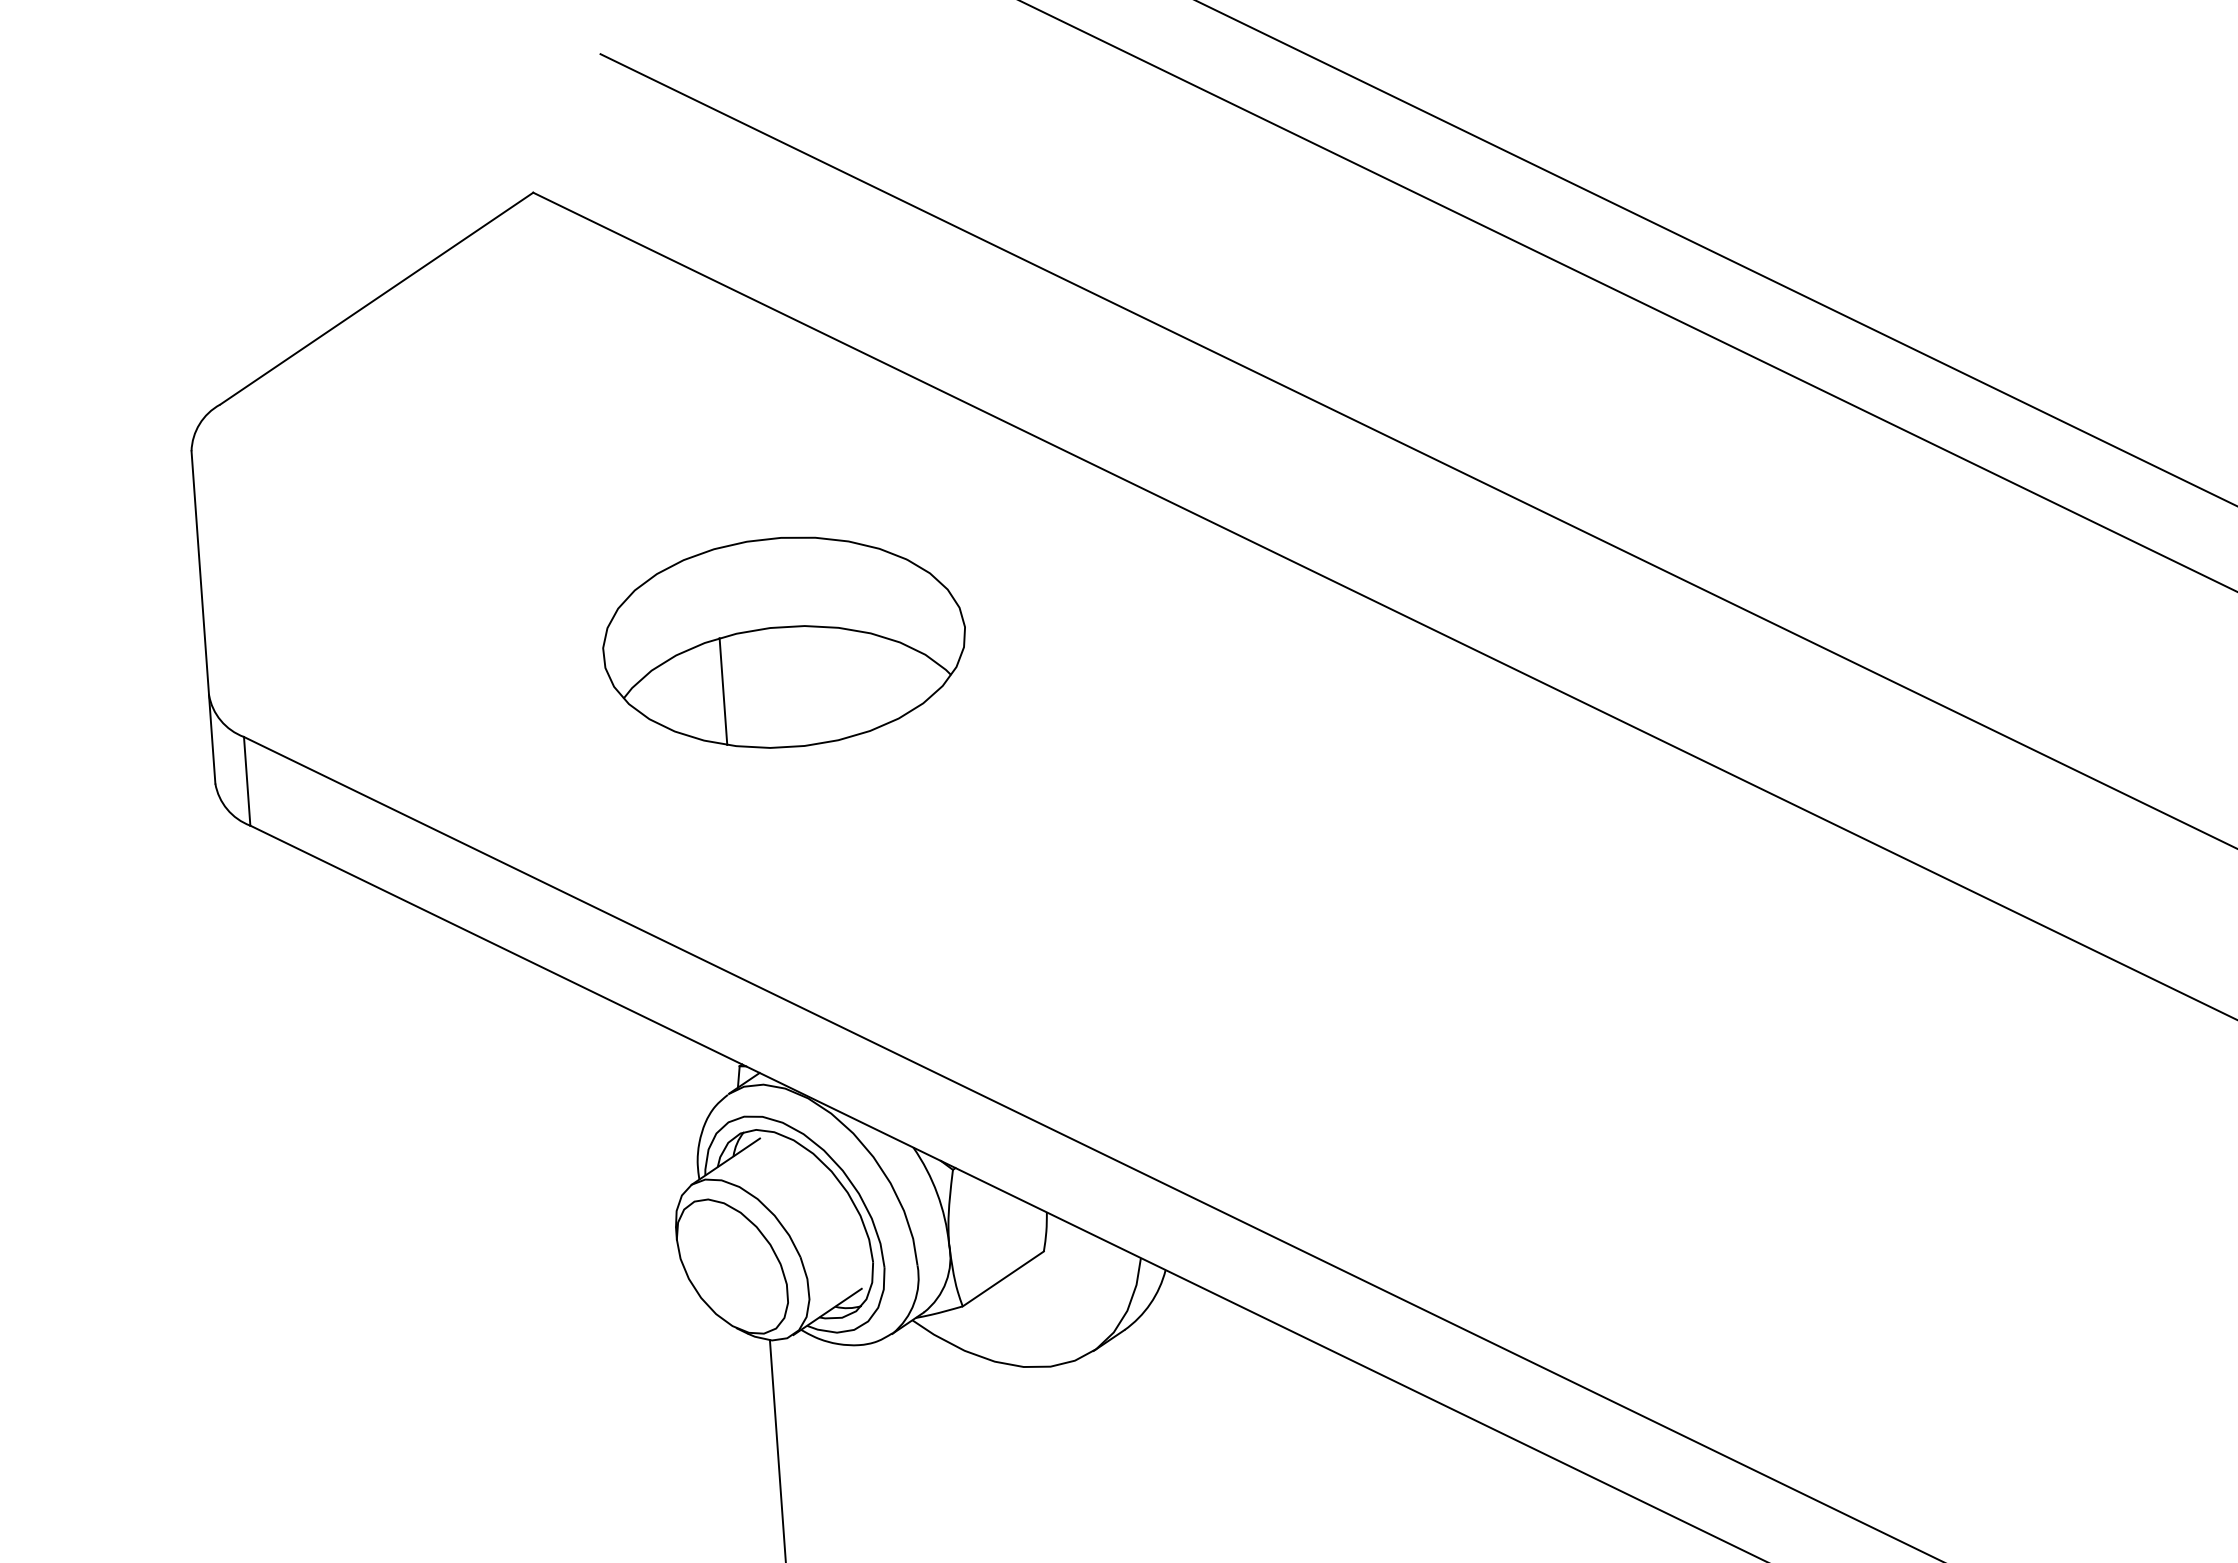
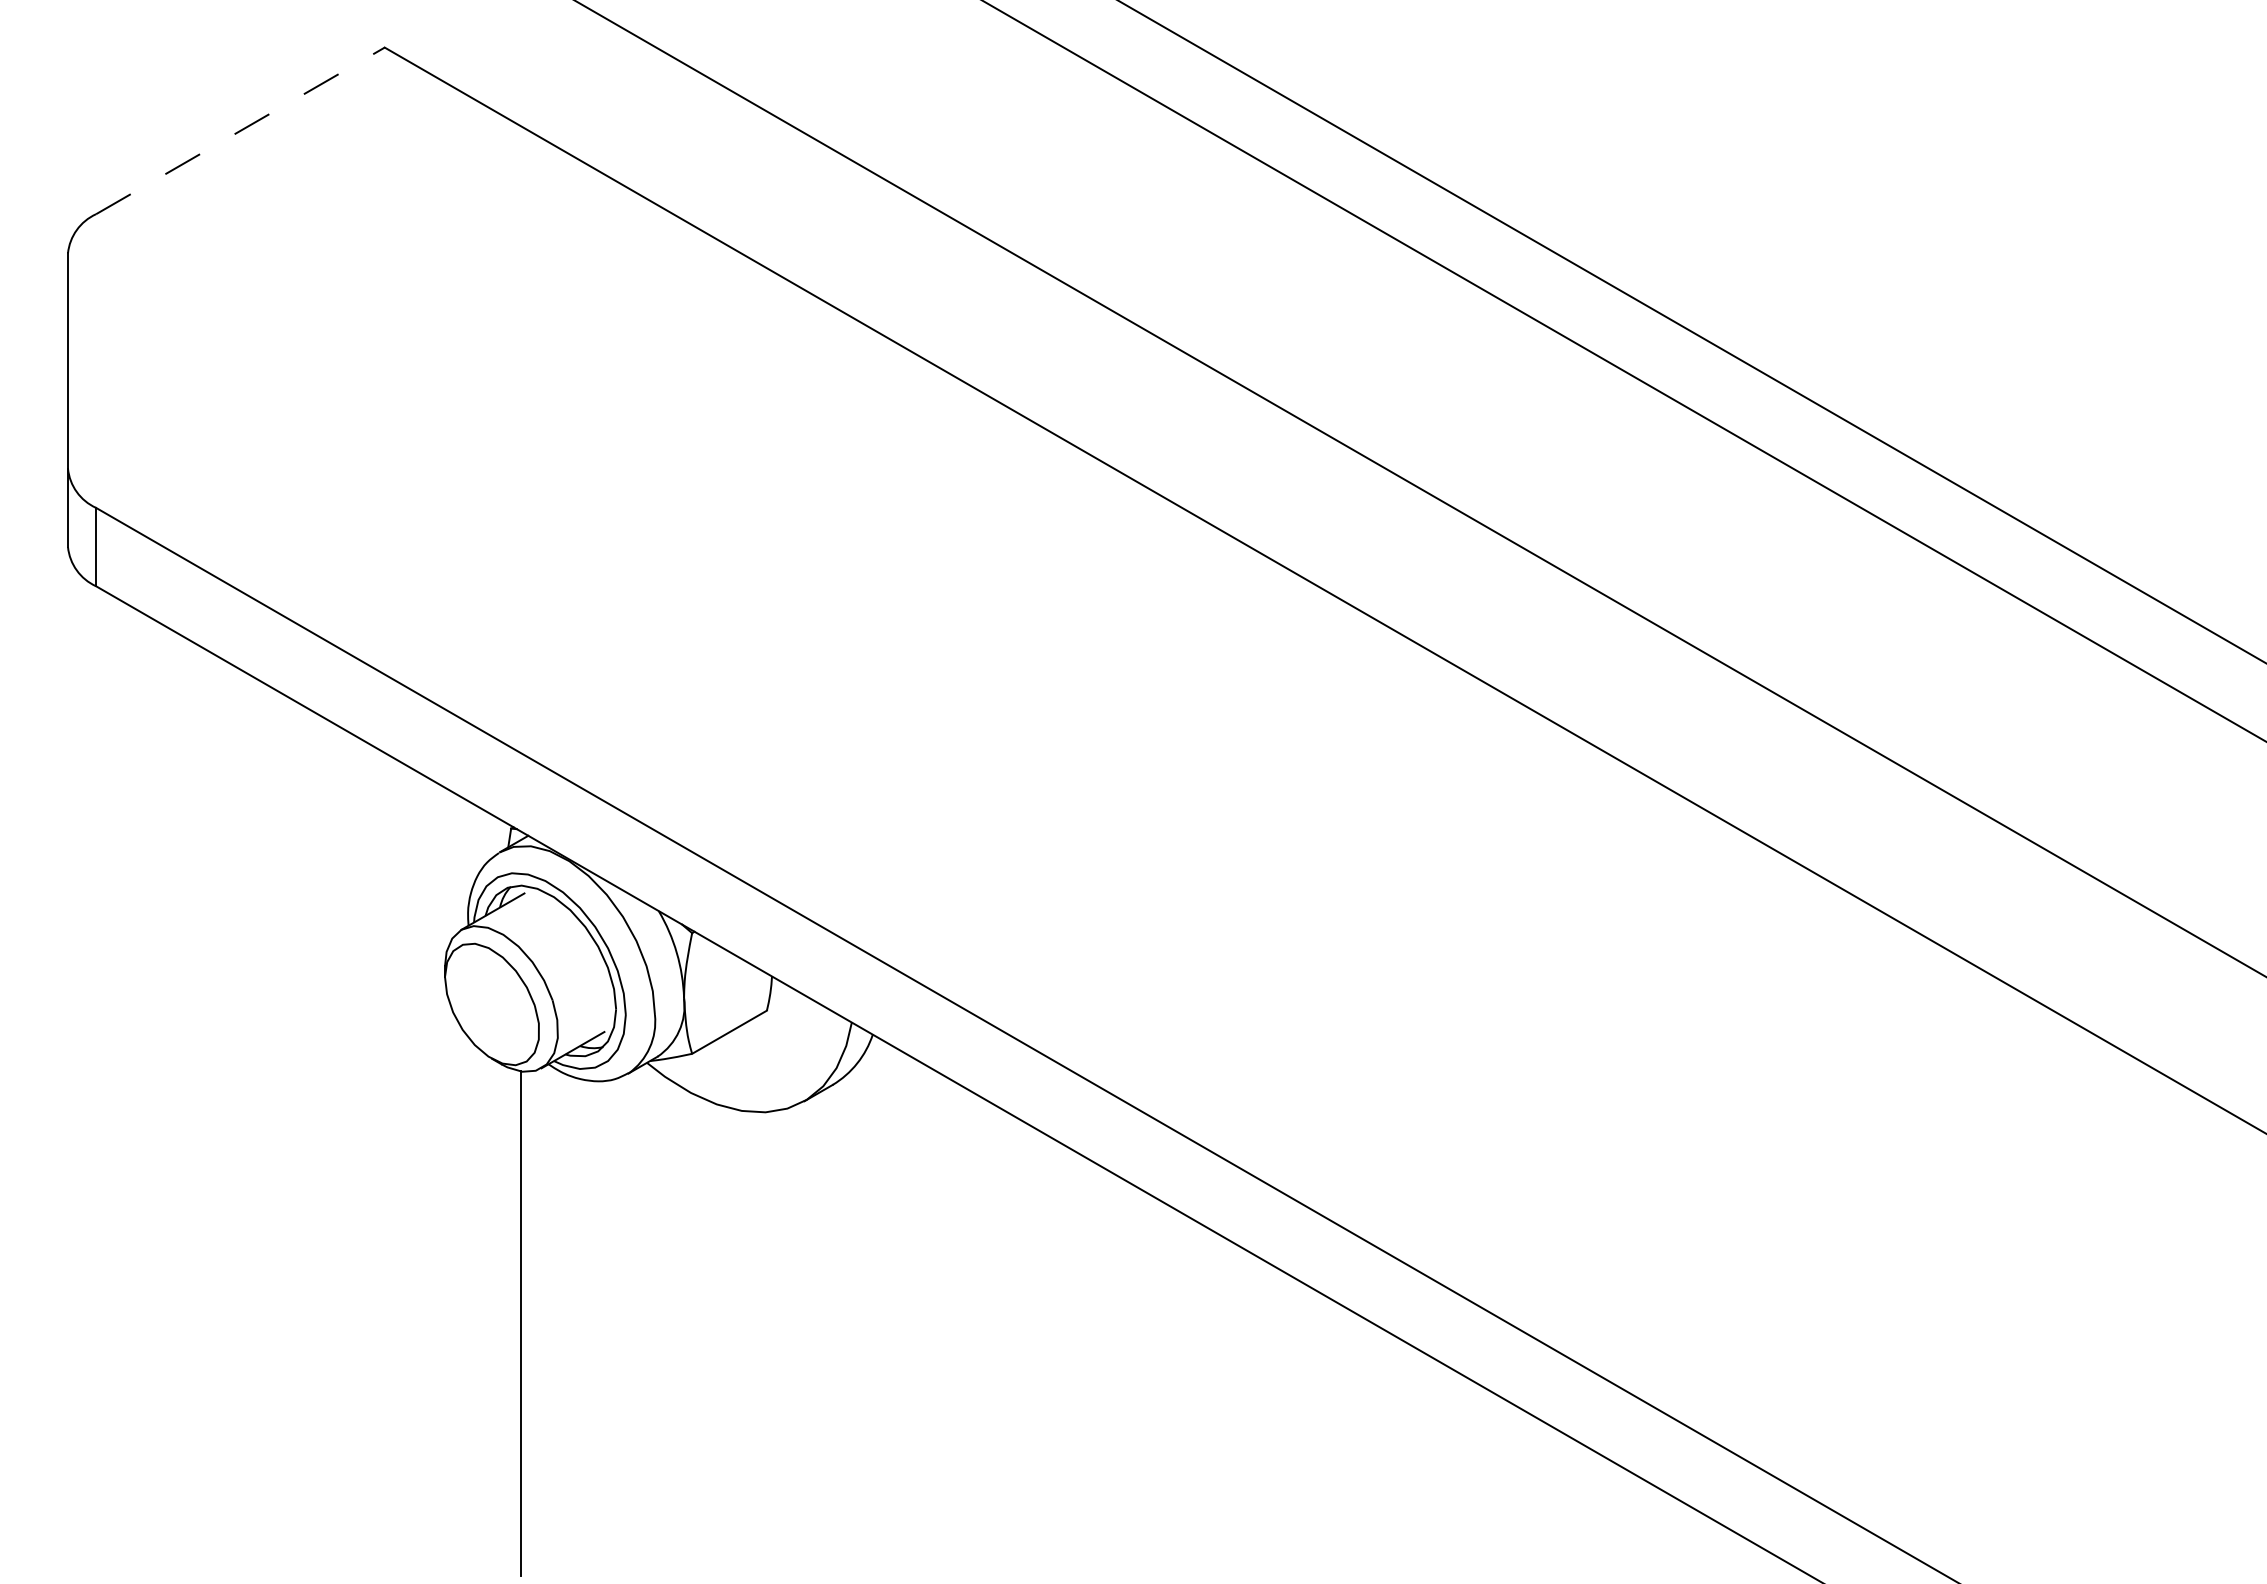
line: (376, 298) -> (240, 130), solid -> dashed
part: (783, 642) -> (576, 458), removed

